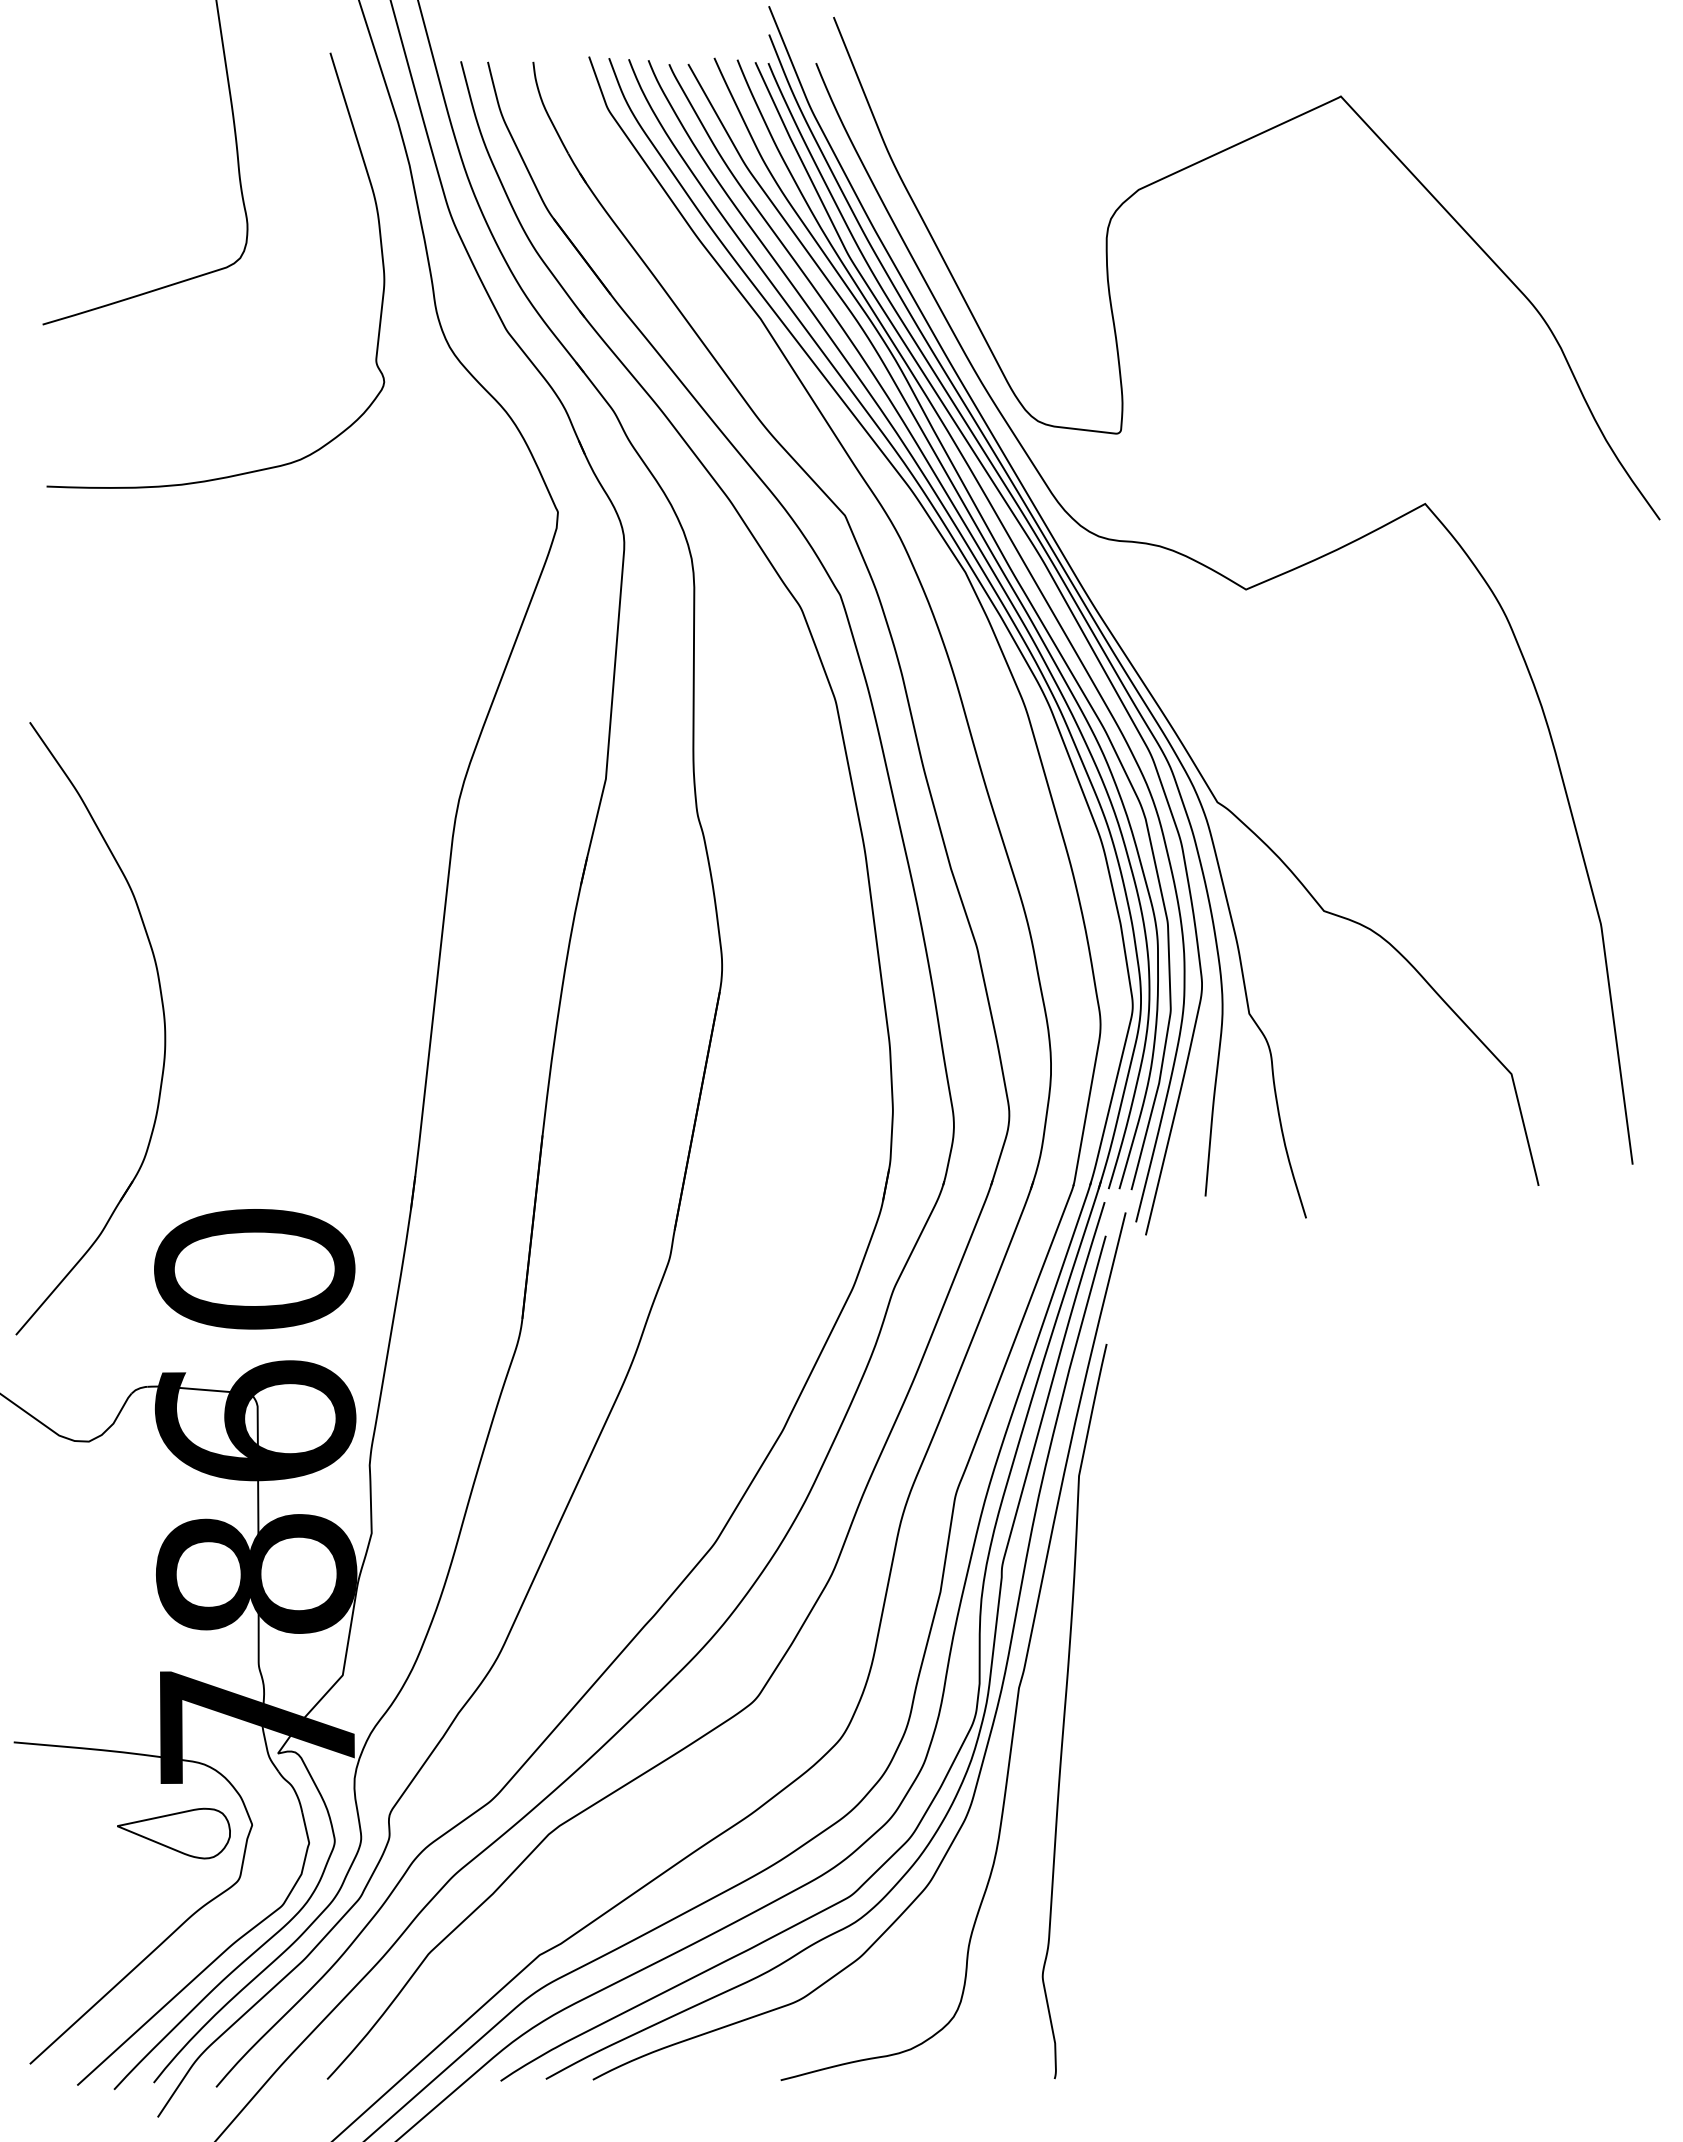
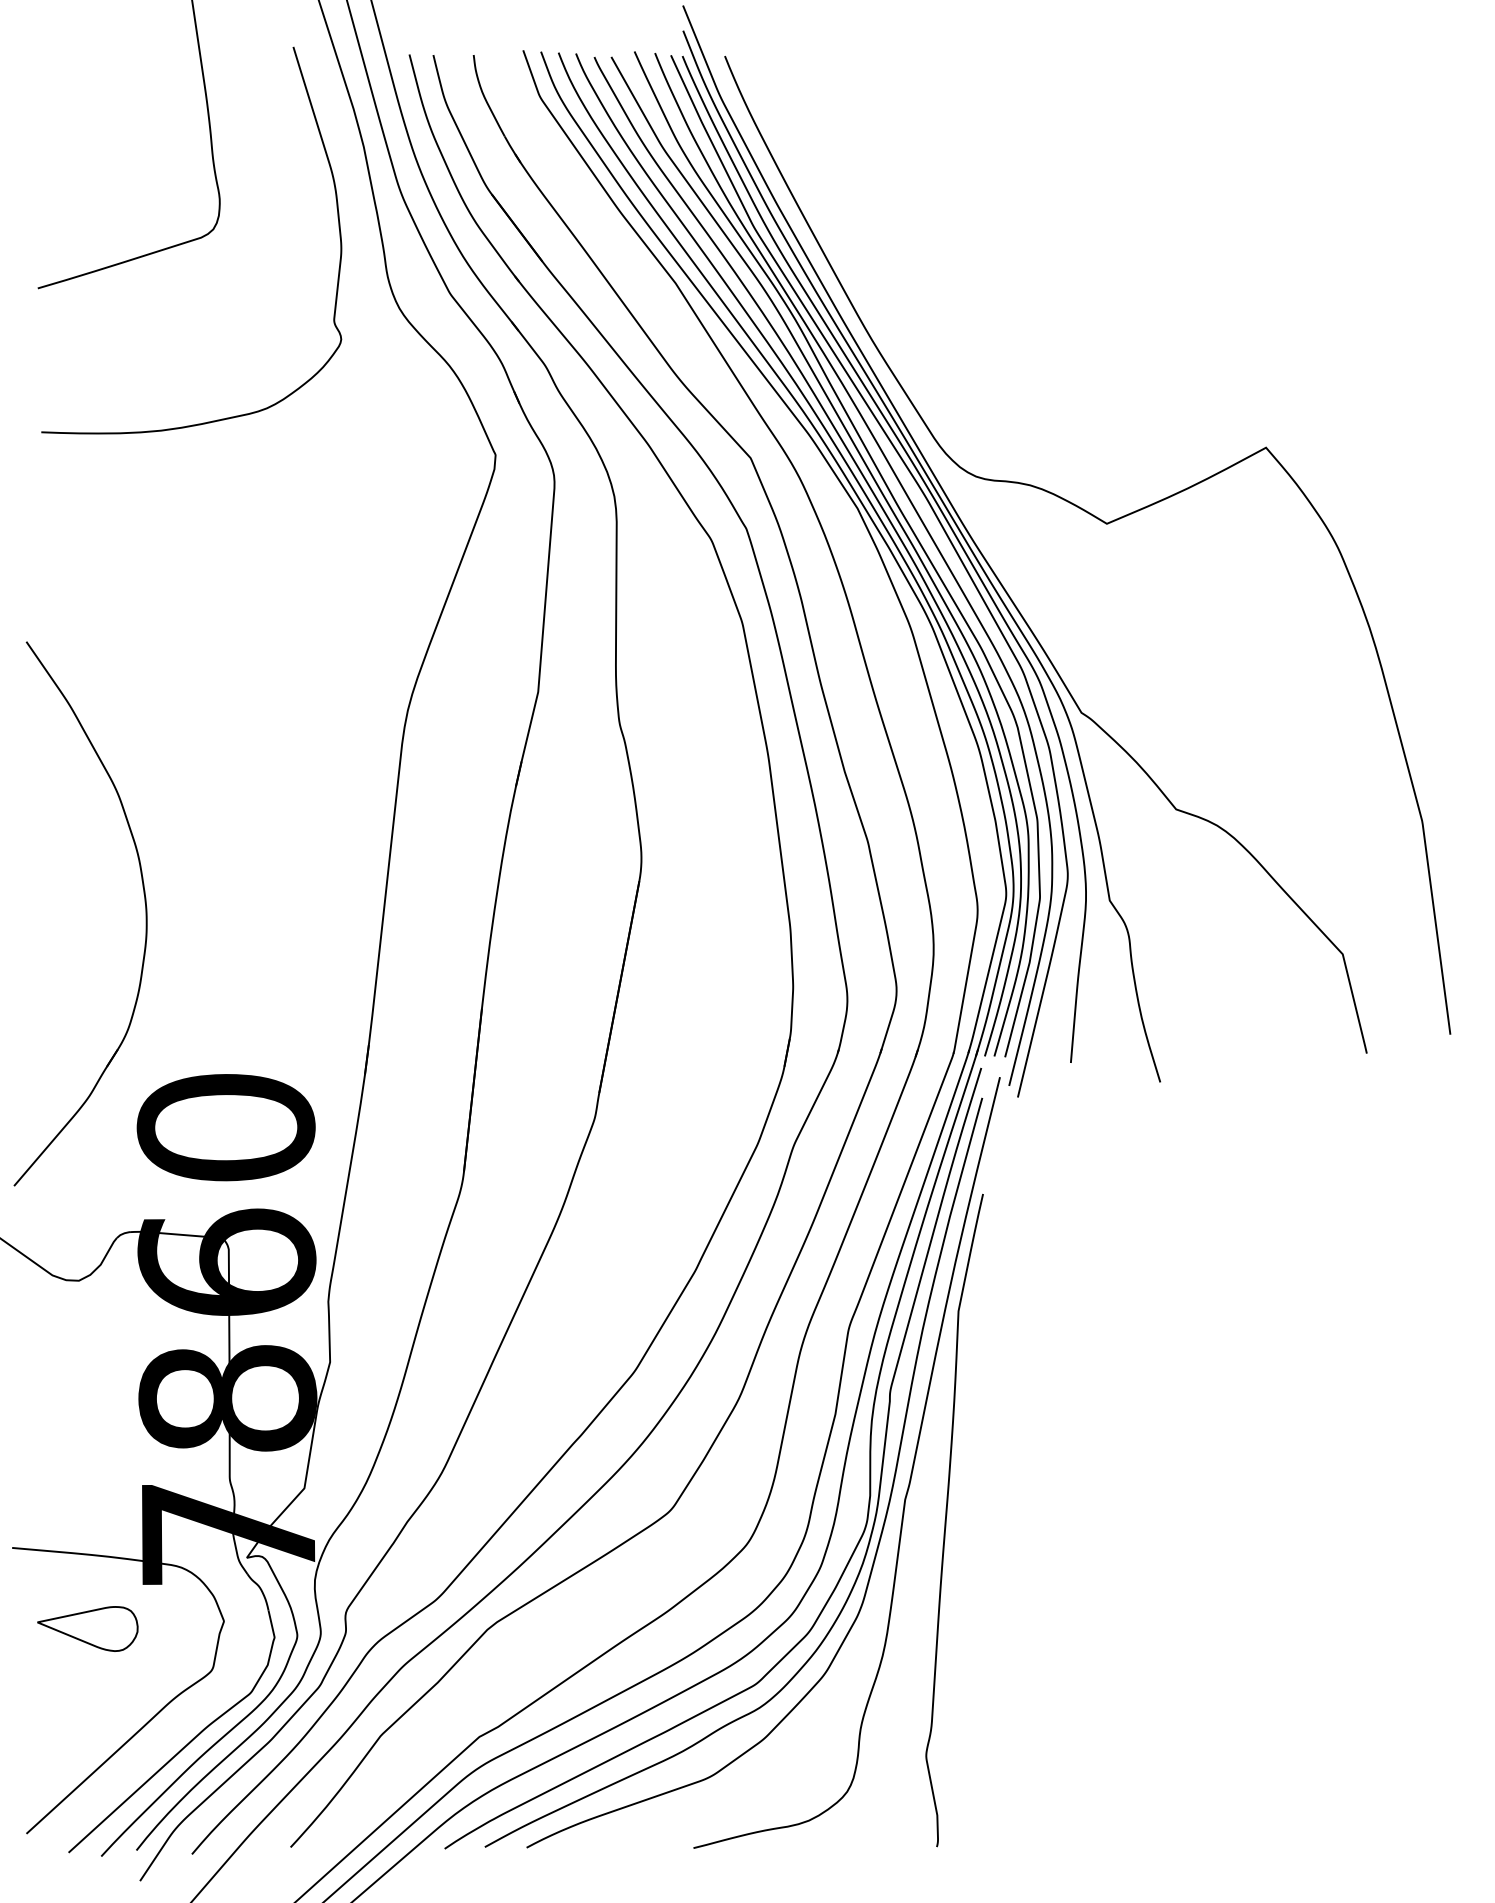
curve: (1194, 165) -> (1061, 147), removed
part: (173, 1833) -> (87, 1628), moved

